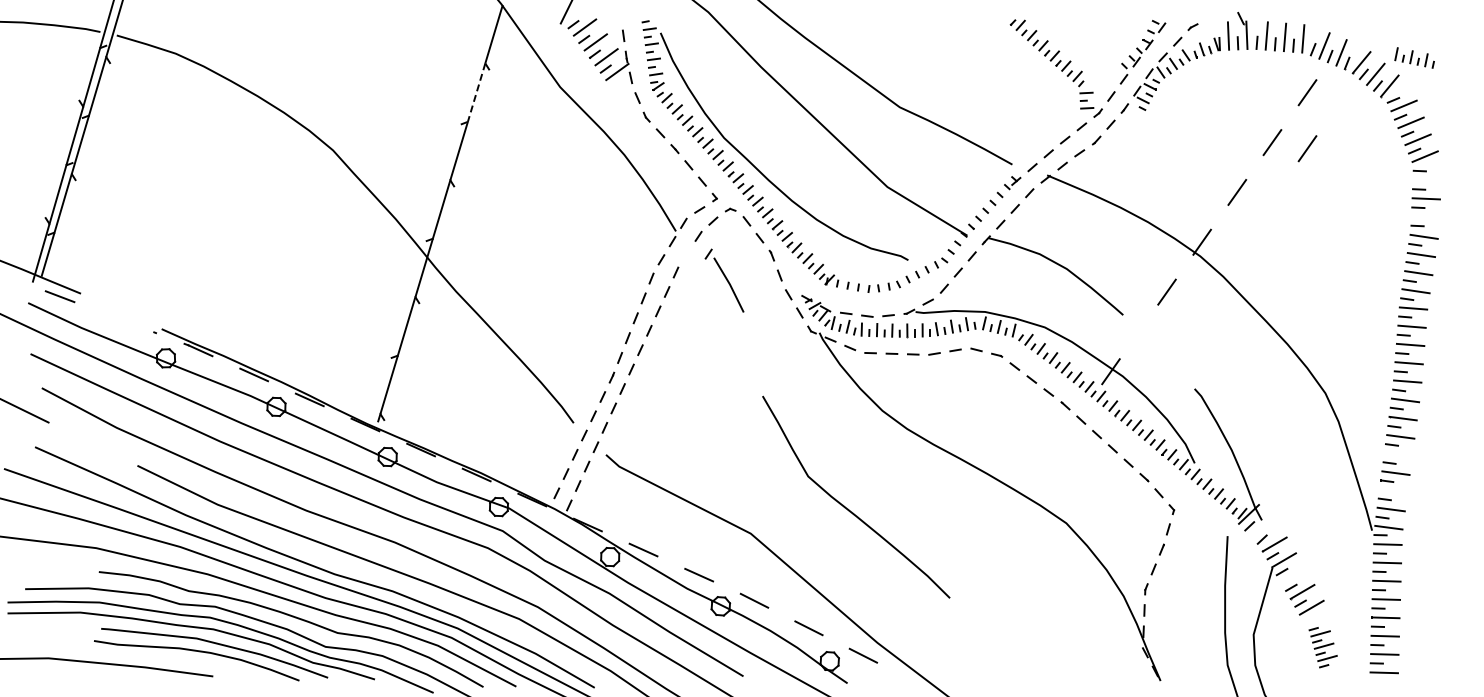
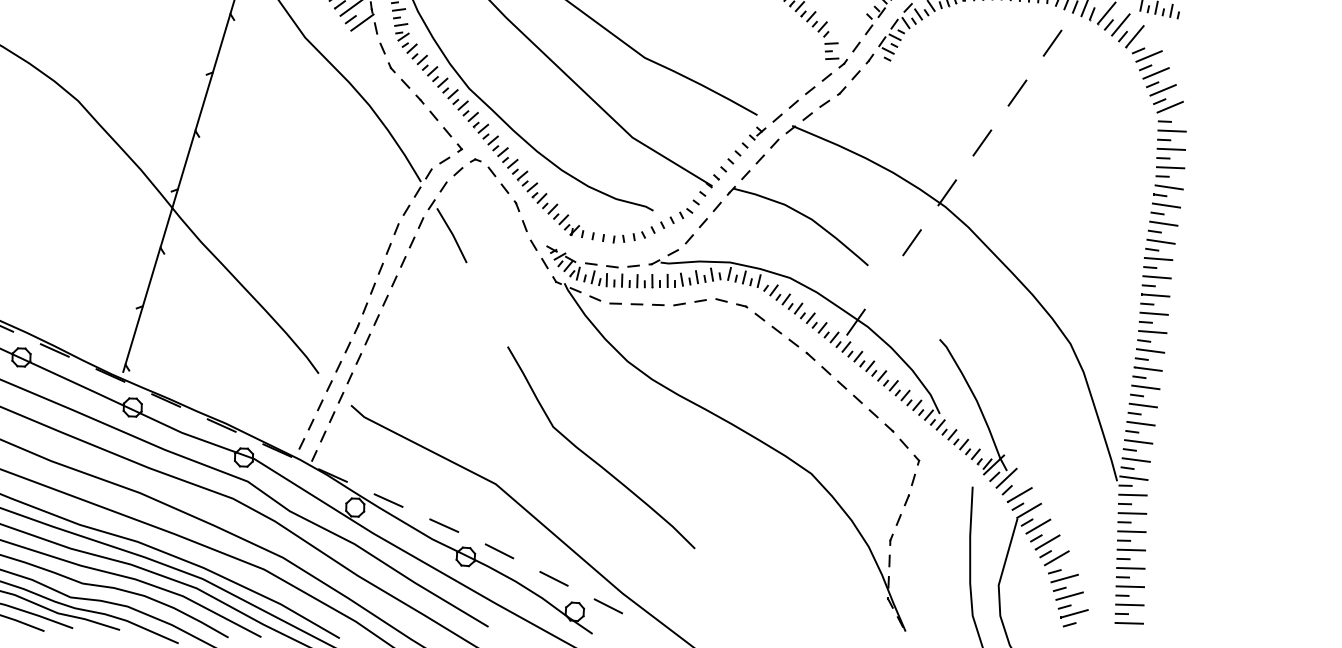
line: (476, 93) -> (221, 44), dashed -> solid
line: (1307, 148) -> (1052, 99), removed
line: (1426, 180) -> (1171, 131), added
line: (1425, 216) -> (1170, 167), added
part: (724, 280) -> (447, 231), moved
line: (1397, 454) -> (1142, 405), added
line: (1393, 491) -> (1138, 442), added
line: (1261, 527) -> (1006, 478), added
line: (1293, 576) -> (1038, 527), added
part: (1322, 647) -> (1067, 598), size x1.43

